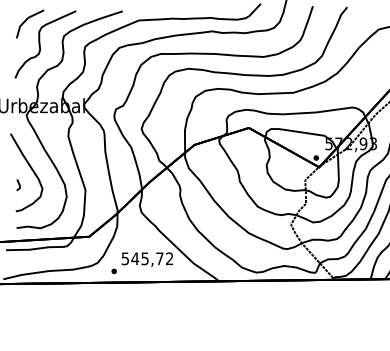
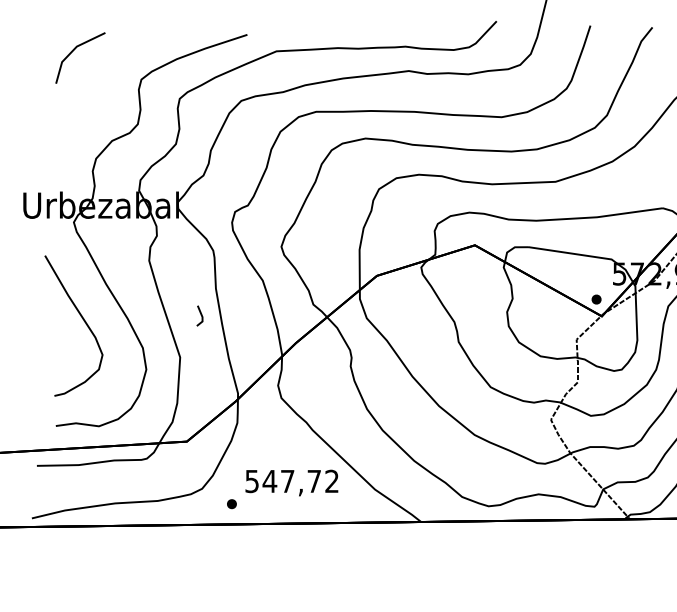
curve: (40, 44) -> (98, 94), removed
line: (18, 185) -> (199, 316), moved
text: (144, 258) -> (286, 480), 545,72 -> 547,72

